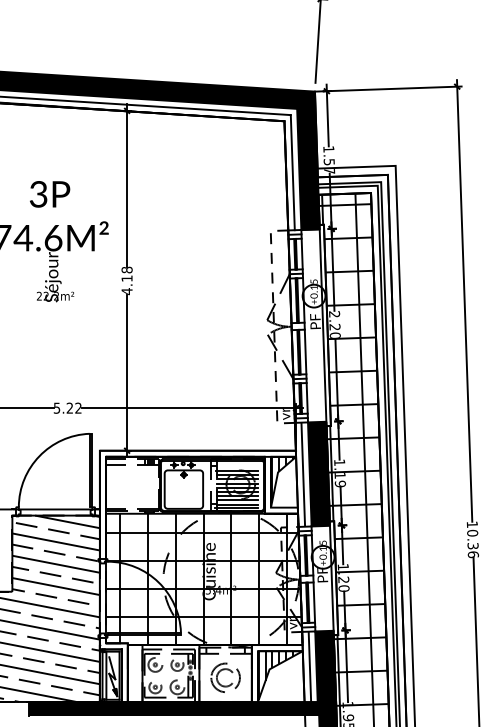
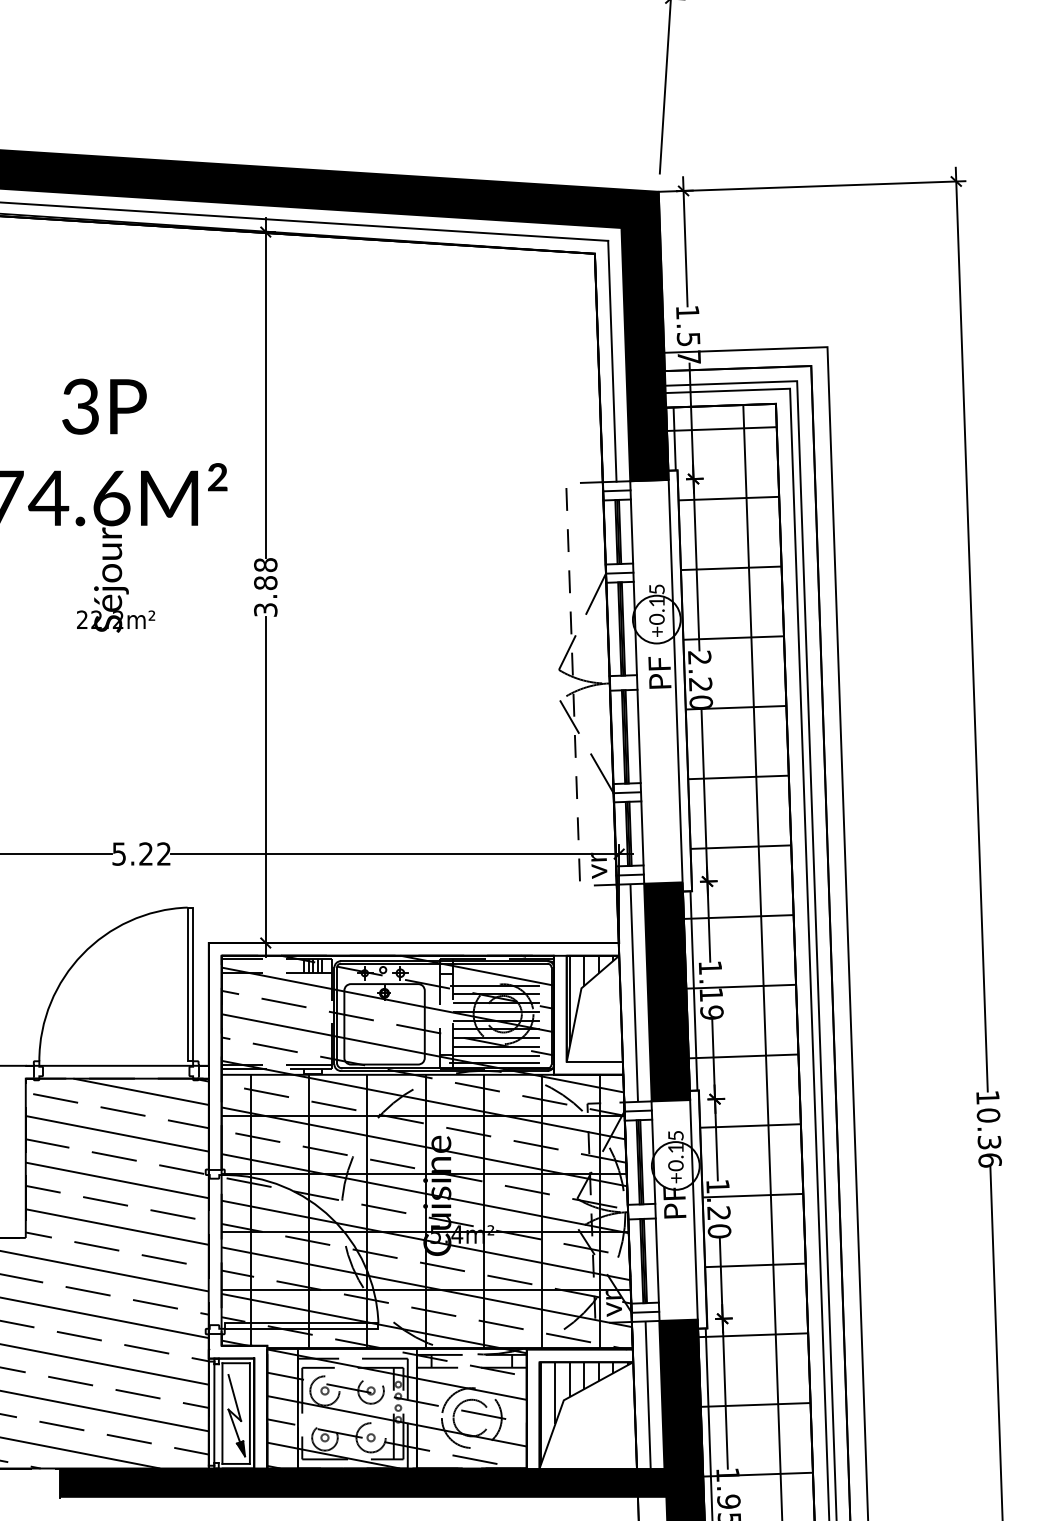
text: (126, 285) -> (264, 597), 4.18 -> 3.88
hatch: (204, 578) -> (427, 1210), added

